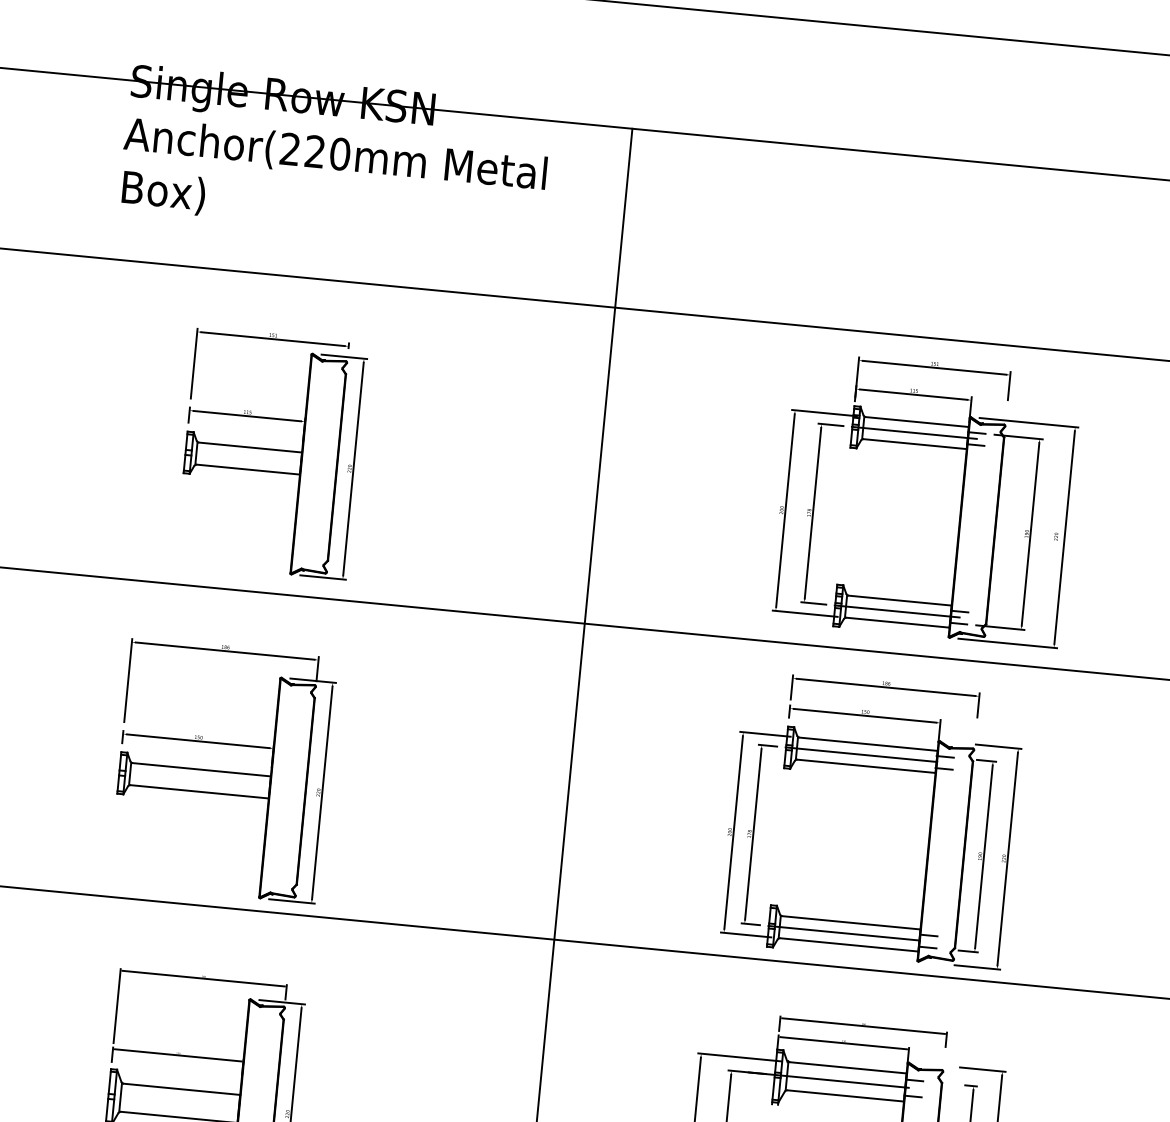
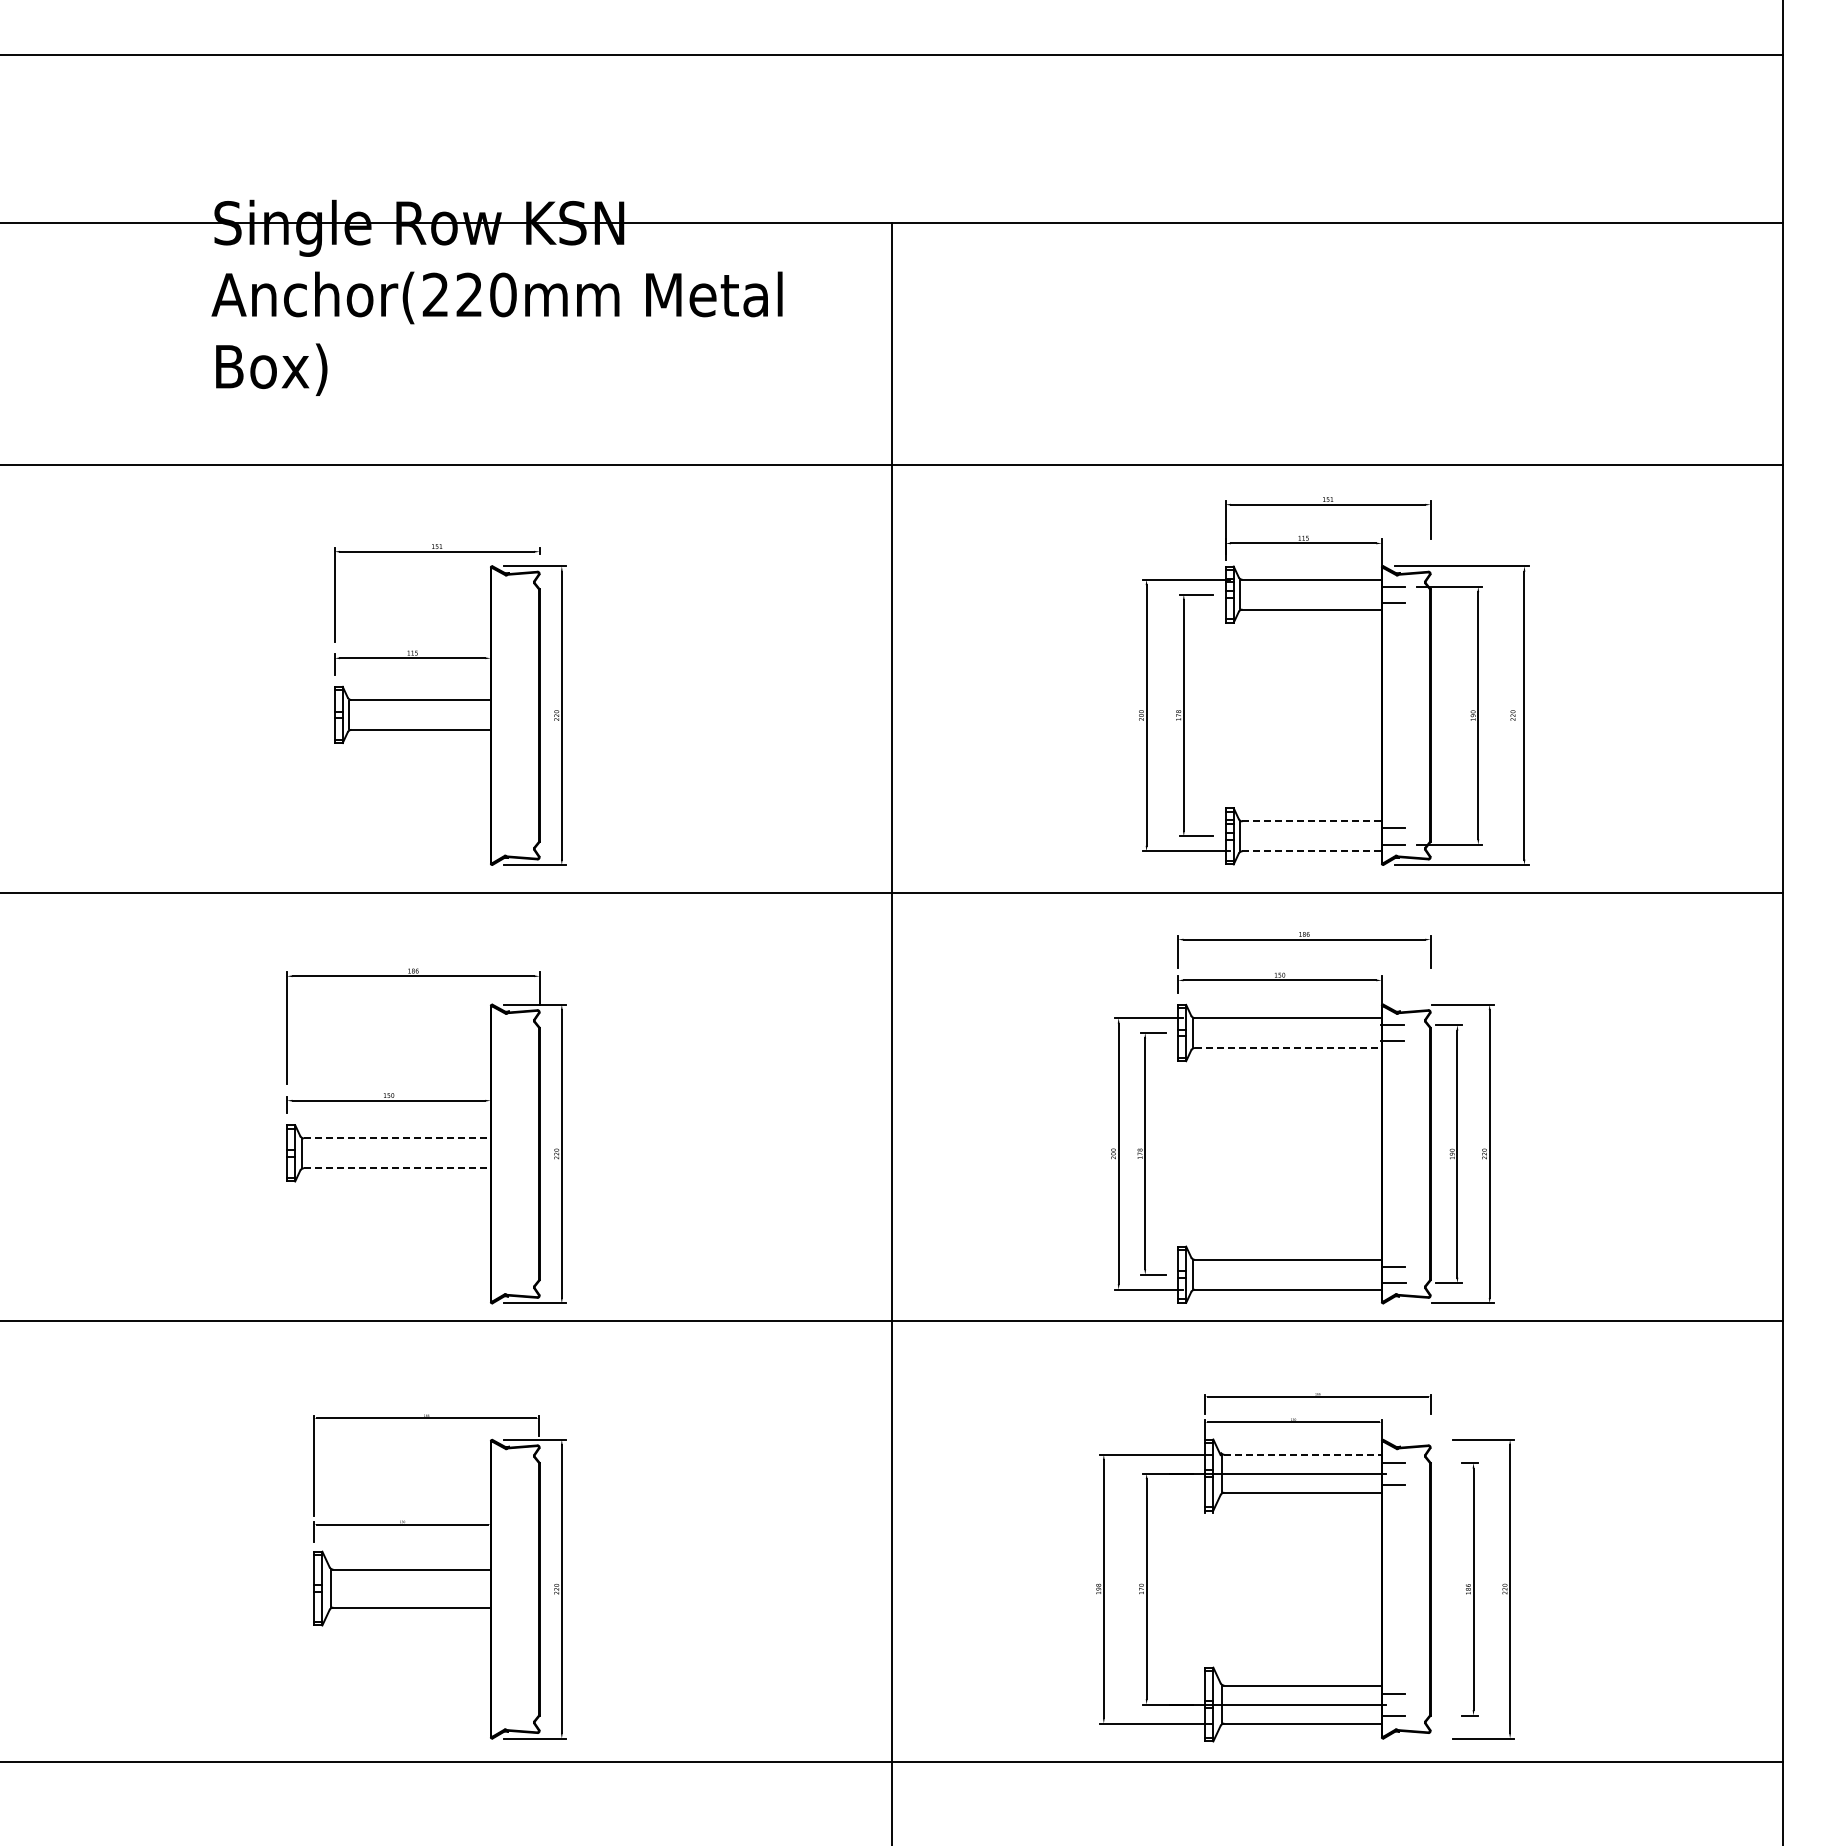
line: (913, 432) -> (1308, 594), removed
line: (900, 600) -> (1312, 821), solid -> dashed
line: (896, 611) -> (1308, 836), removed
line: (898, 622) -> (1312, 851), solid -> dashed
line: (861, 754) -> (1279, 1033), removed
line: (866, 765) -> (1288, 1047), solid -> dashed
line: (201, 769) -> (397, 1138), solid -> dashed
line: (199, 791) -> (397, 1168), solid -> dashed
line: (843, 933) -> (1279, 1274), removed
line: (848, 1067) -> (1303, 1454), solid -> dashed

